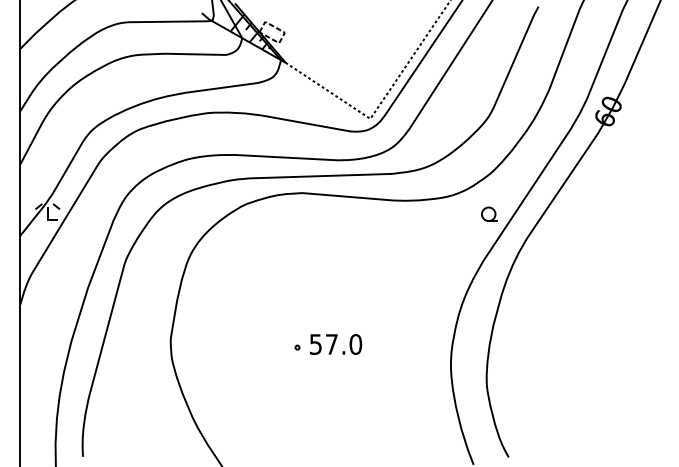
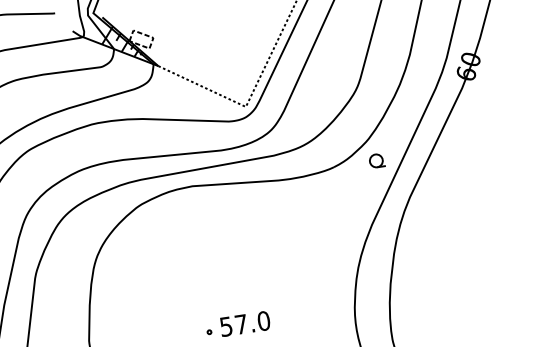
part: (489, 213) -> (376, 160), moved

